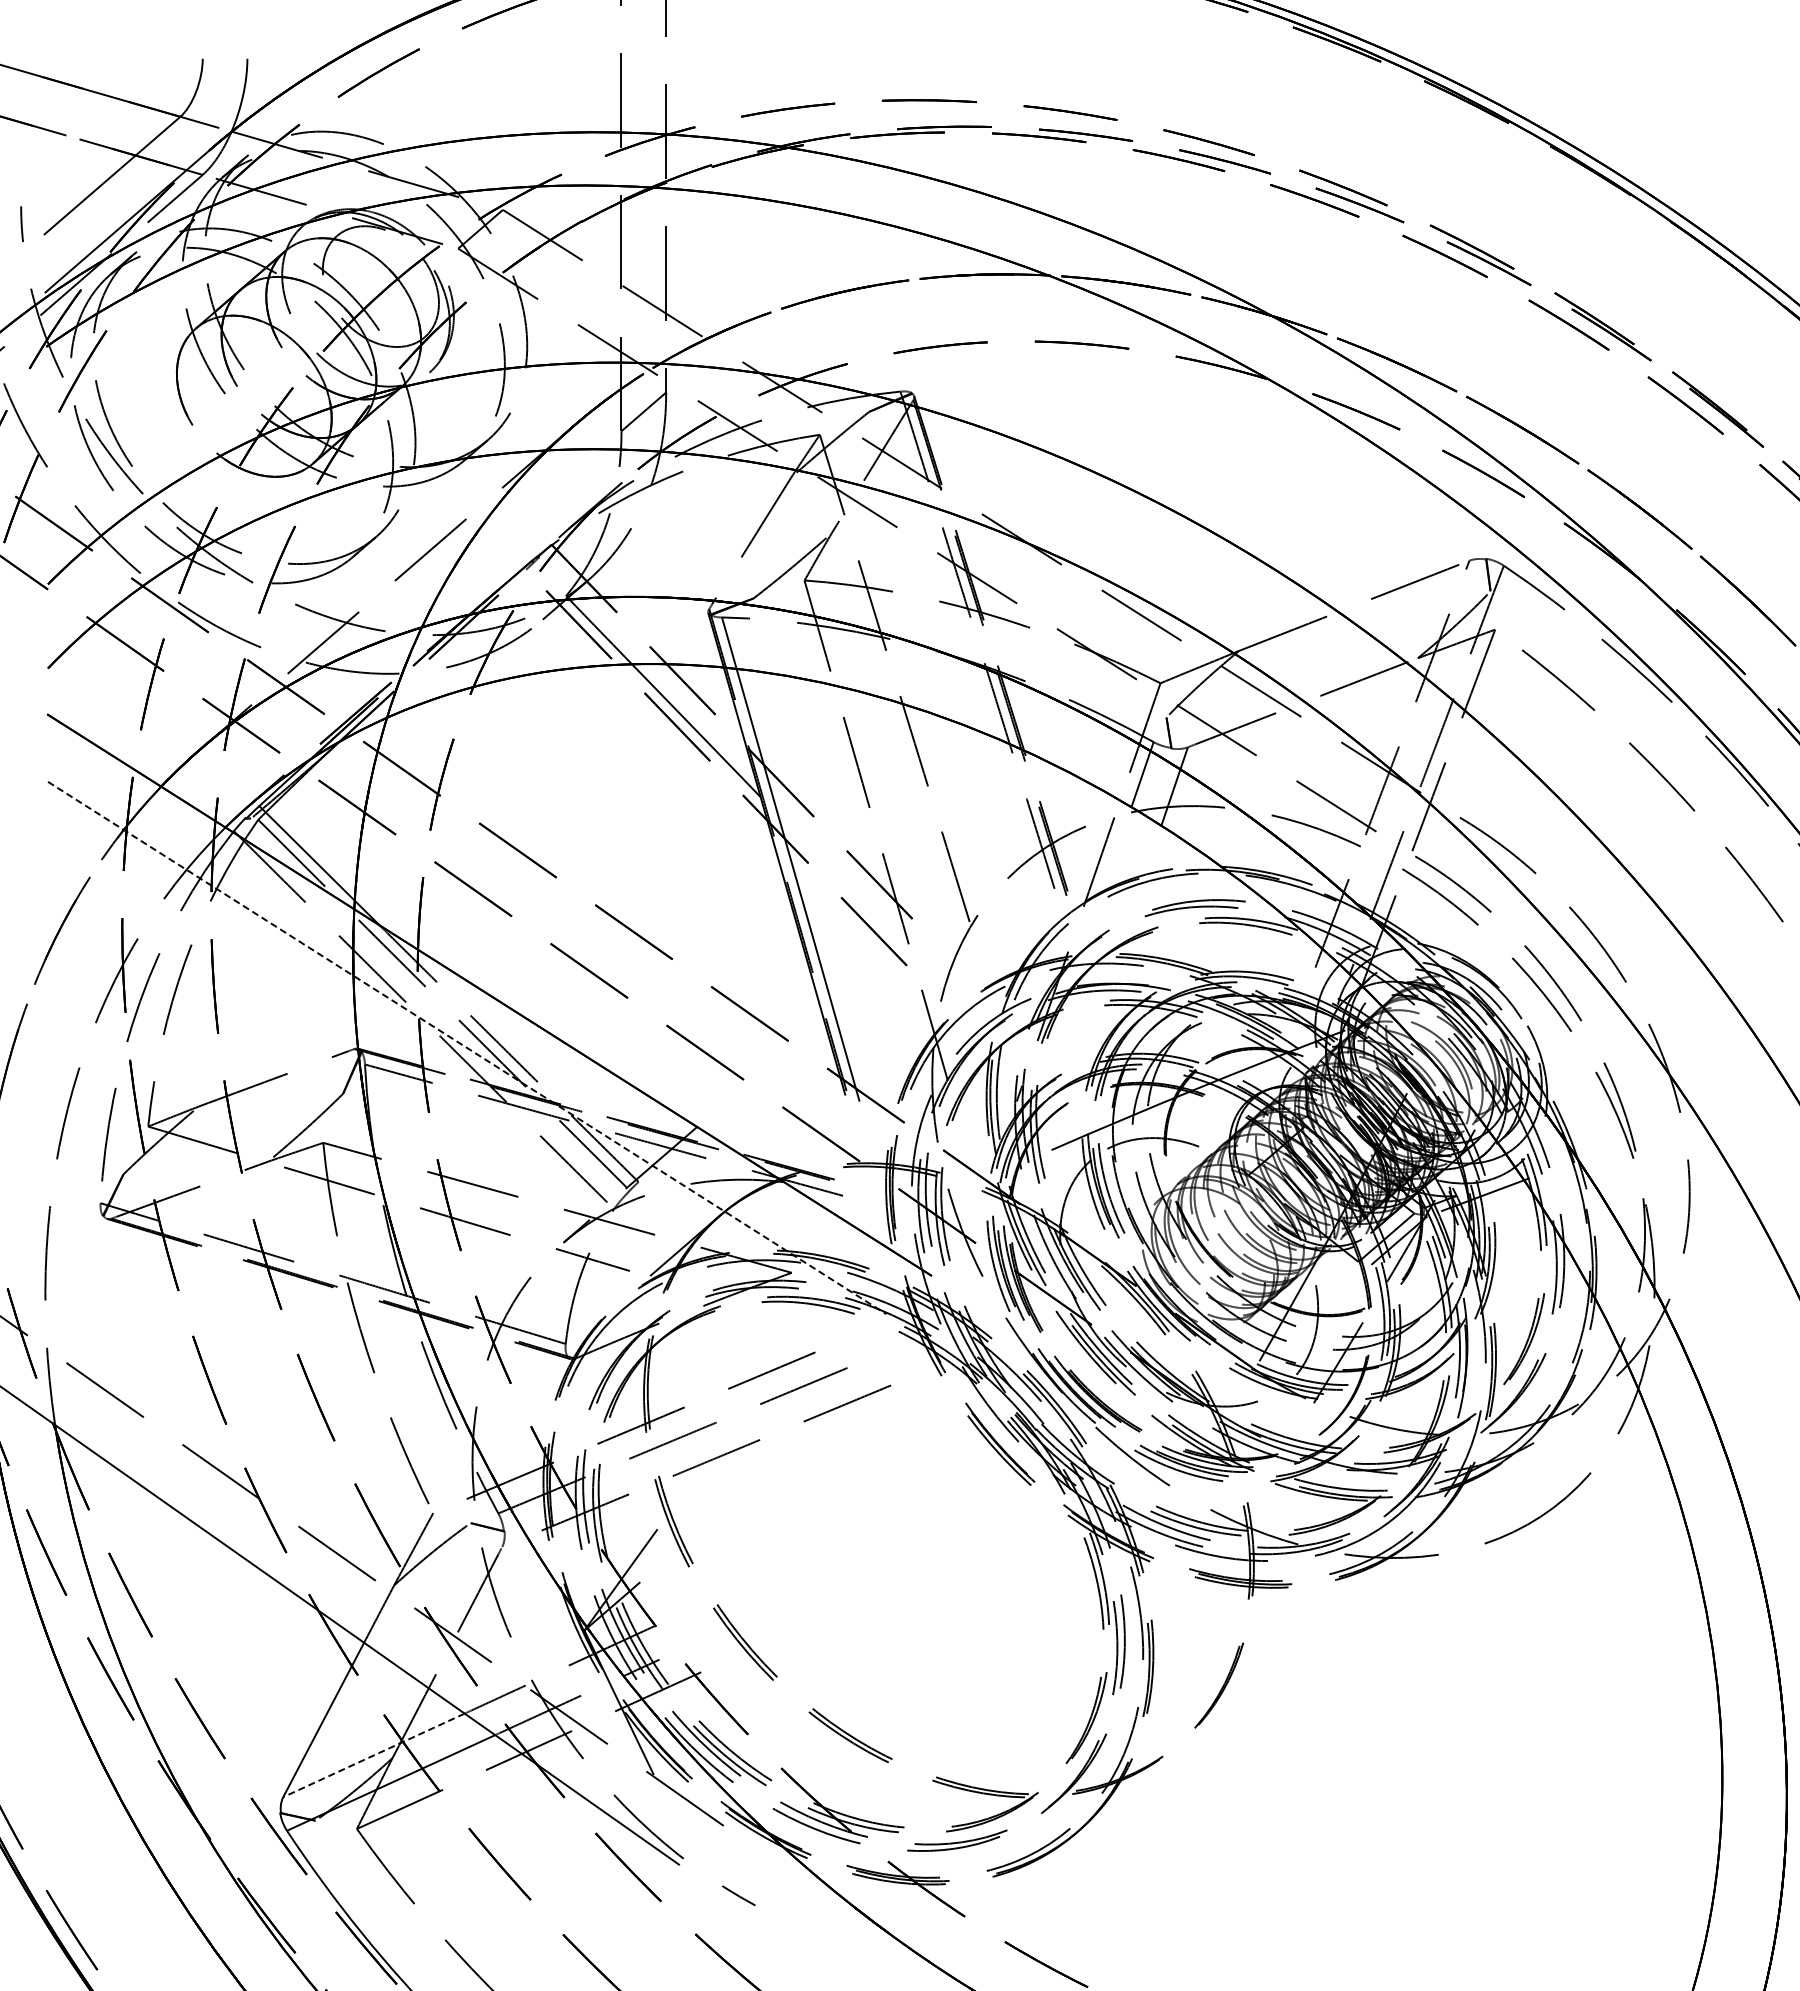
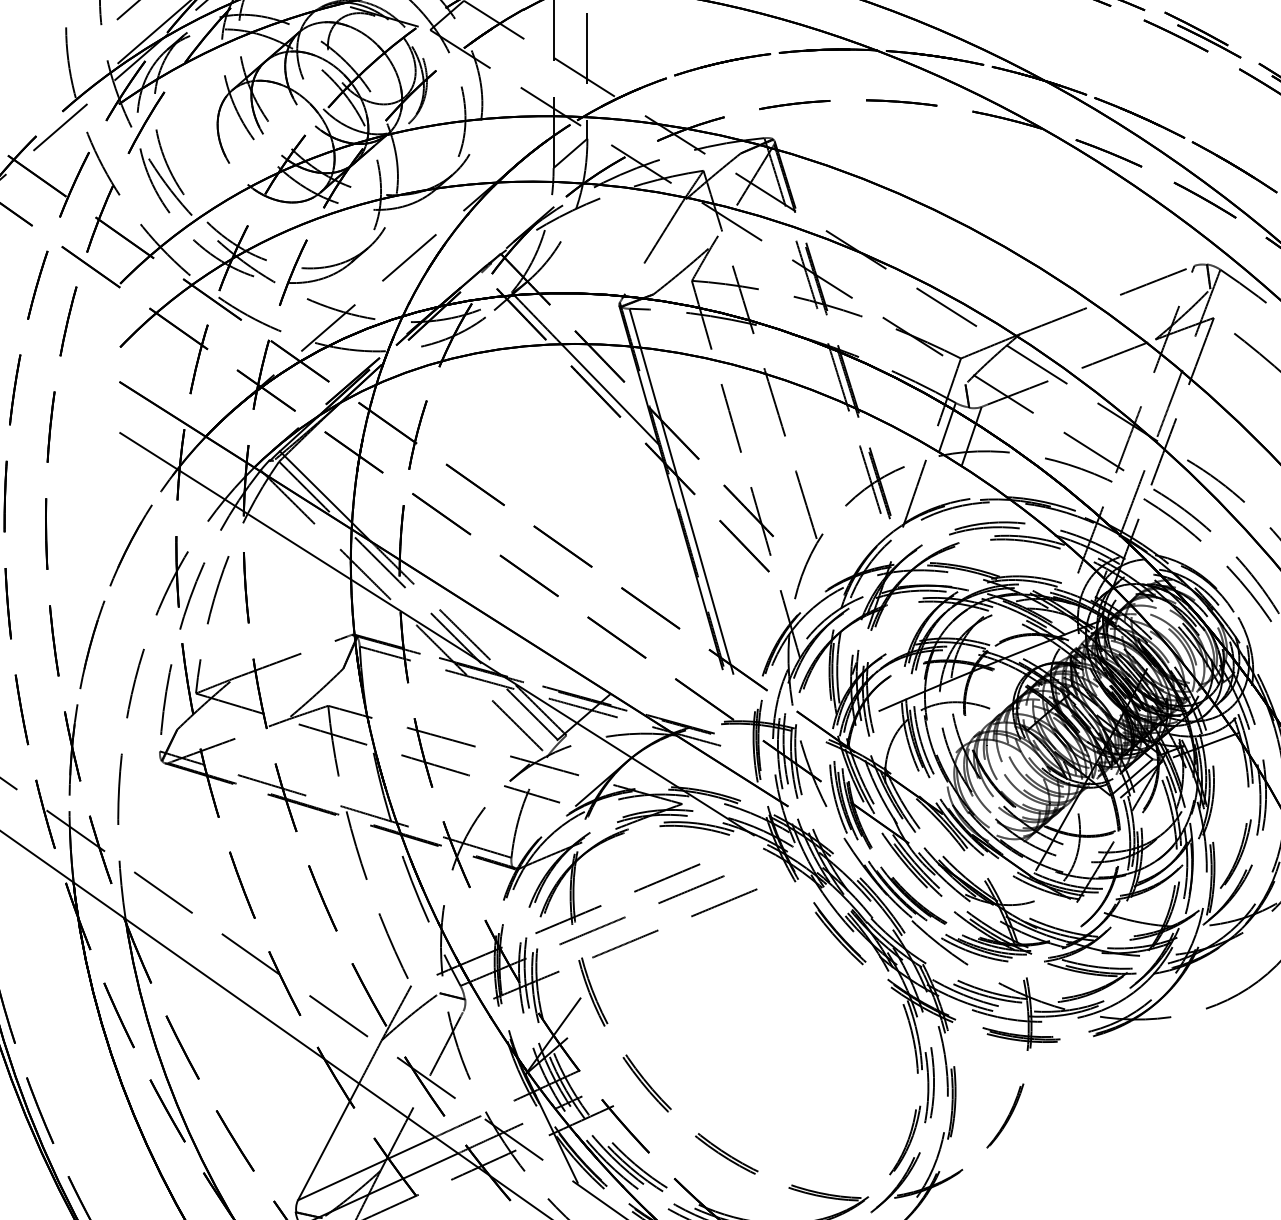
line: (467, 1048) -> (437, 634), dashed -> solid
line: (373, 1755) -> (366, 1168), dashed -> solid

